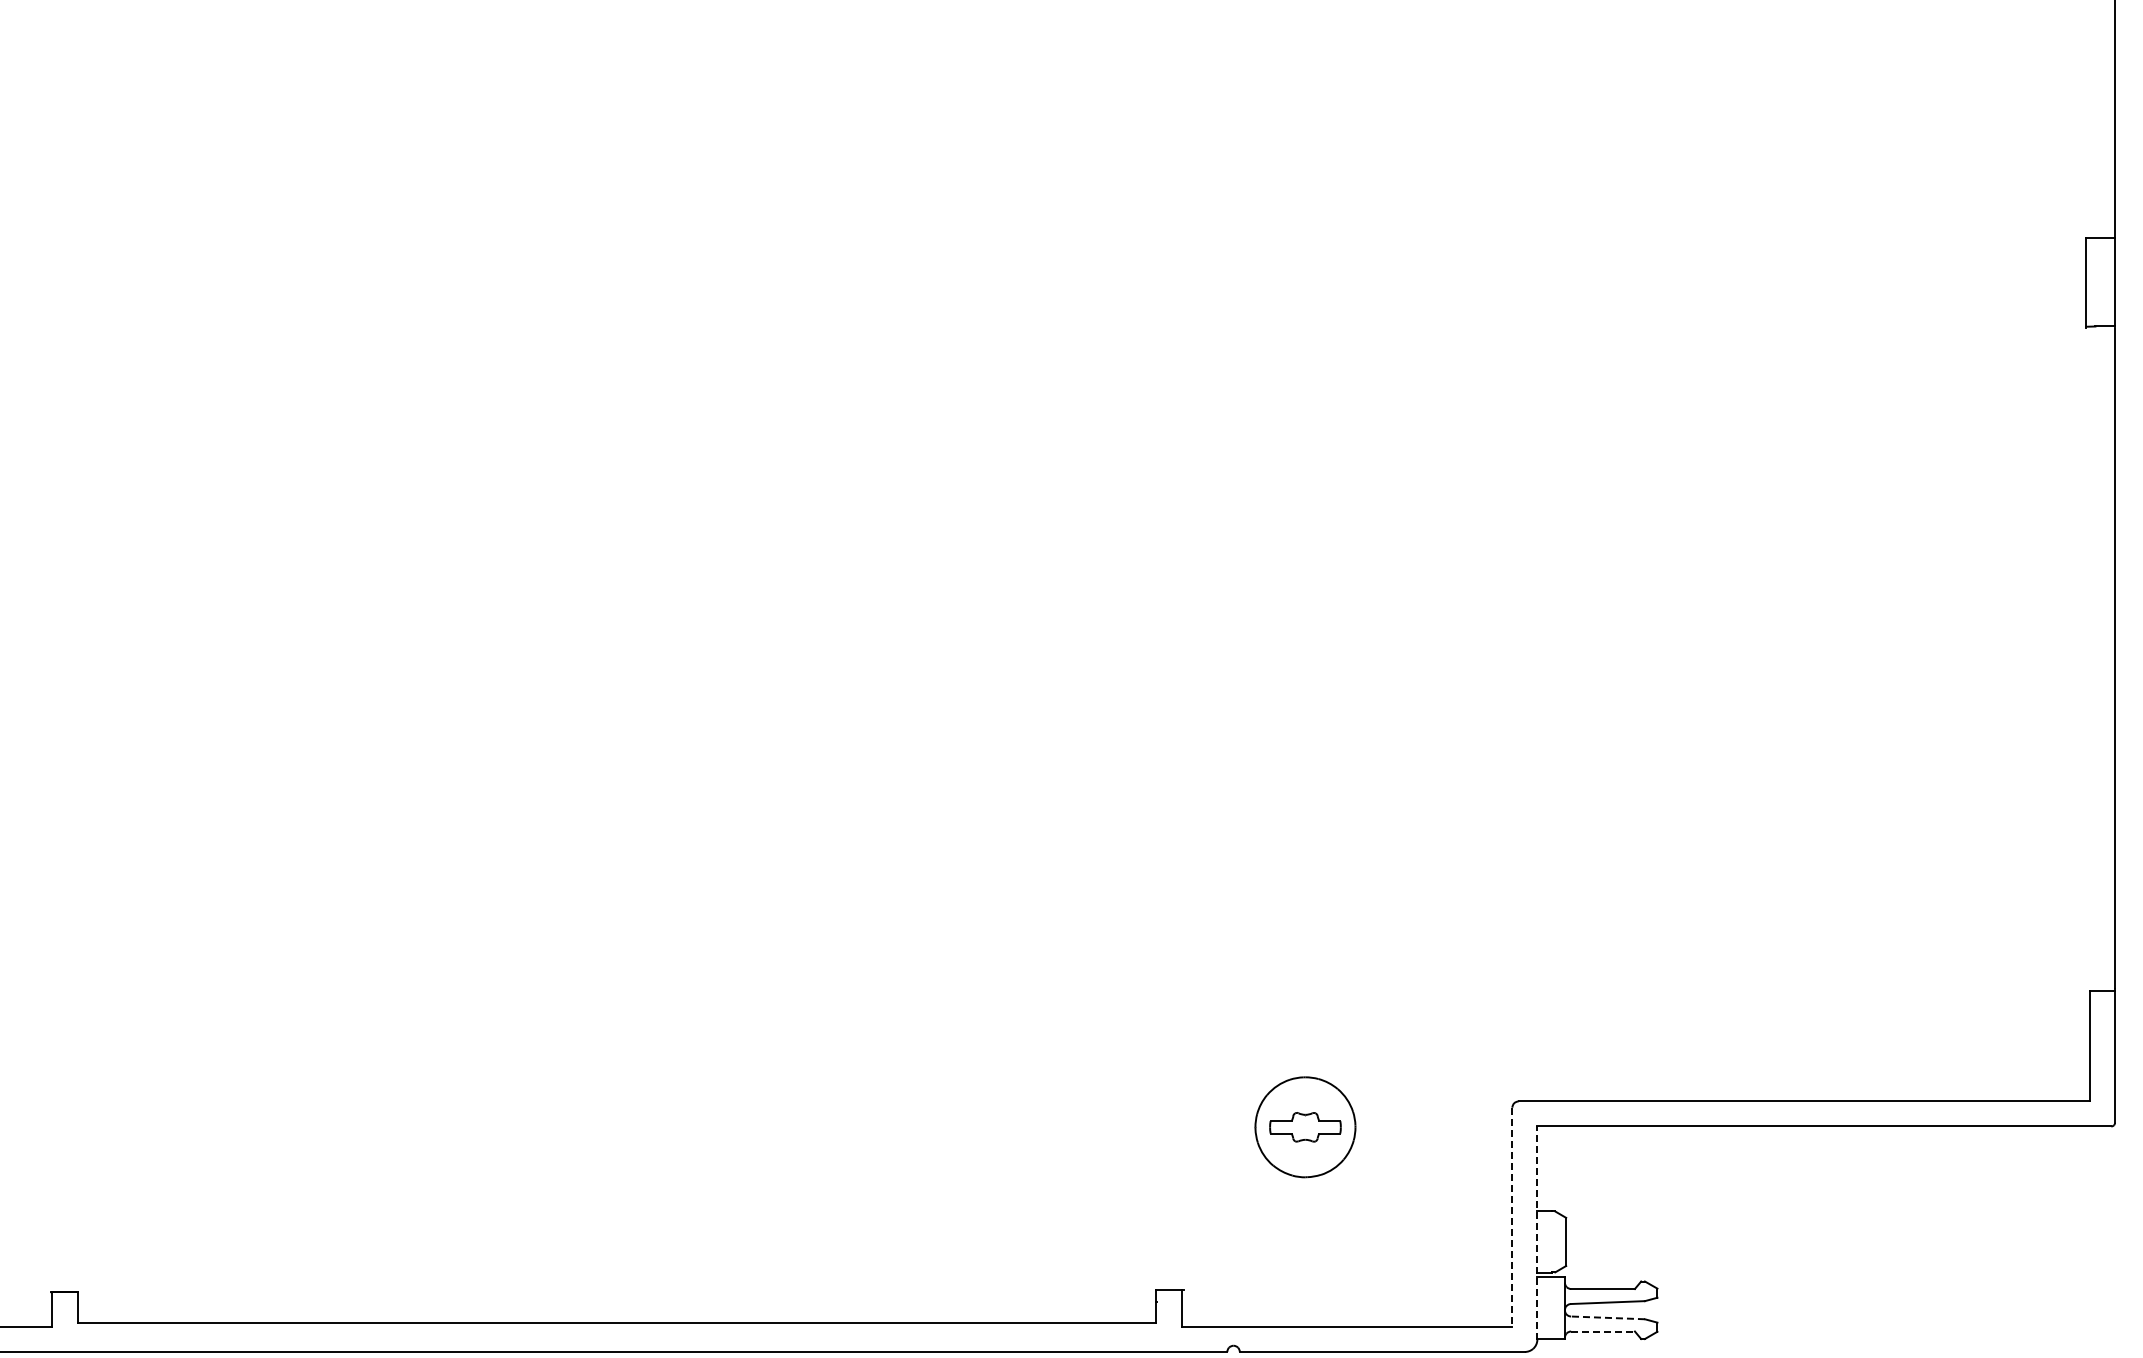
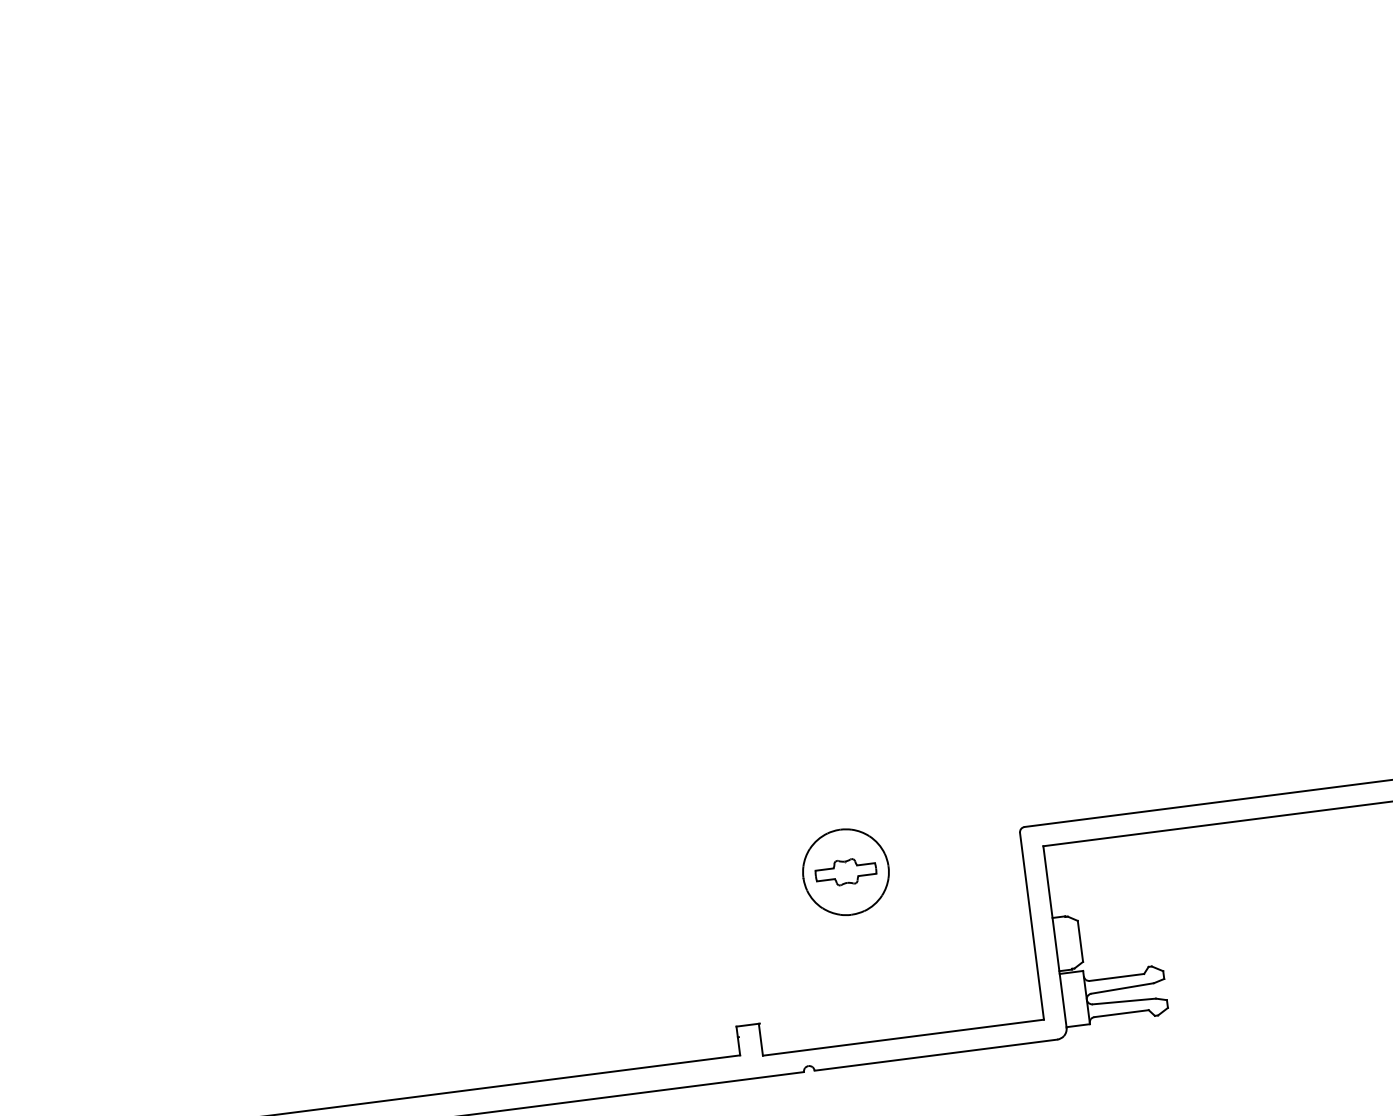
line: (1512, 1217) -> (1032, 926), dashed -> solid
line: (1537, 1232) -> (1055, 936), dashed -> solid
line: (1608, 1317) -> (1124, 1001), dashed -> solid
line: (1603, 1331) -> (1121, 1013), dashed -> solid

